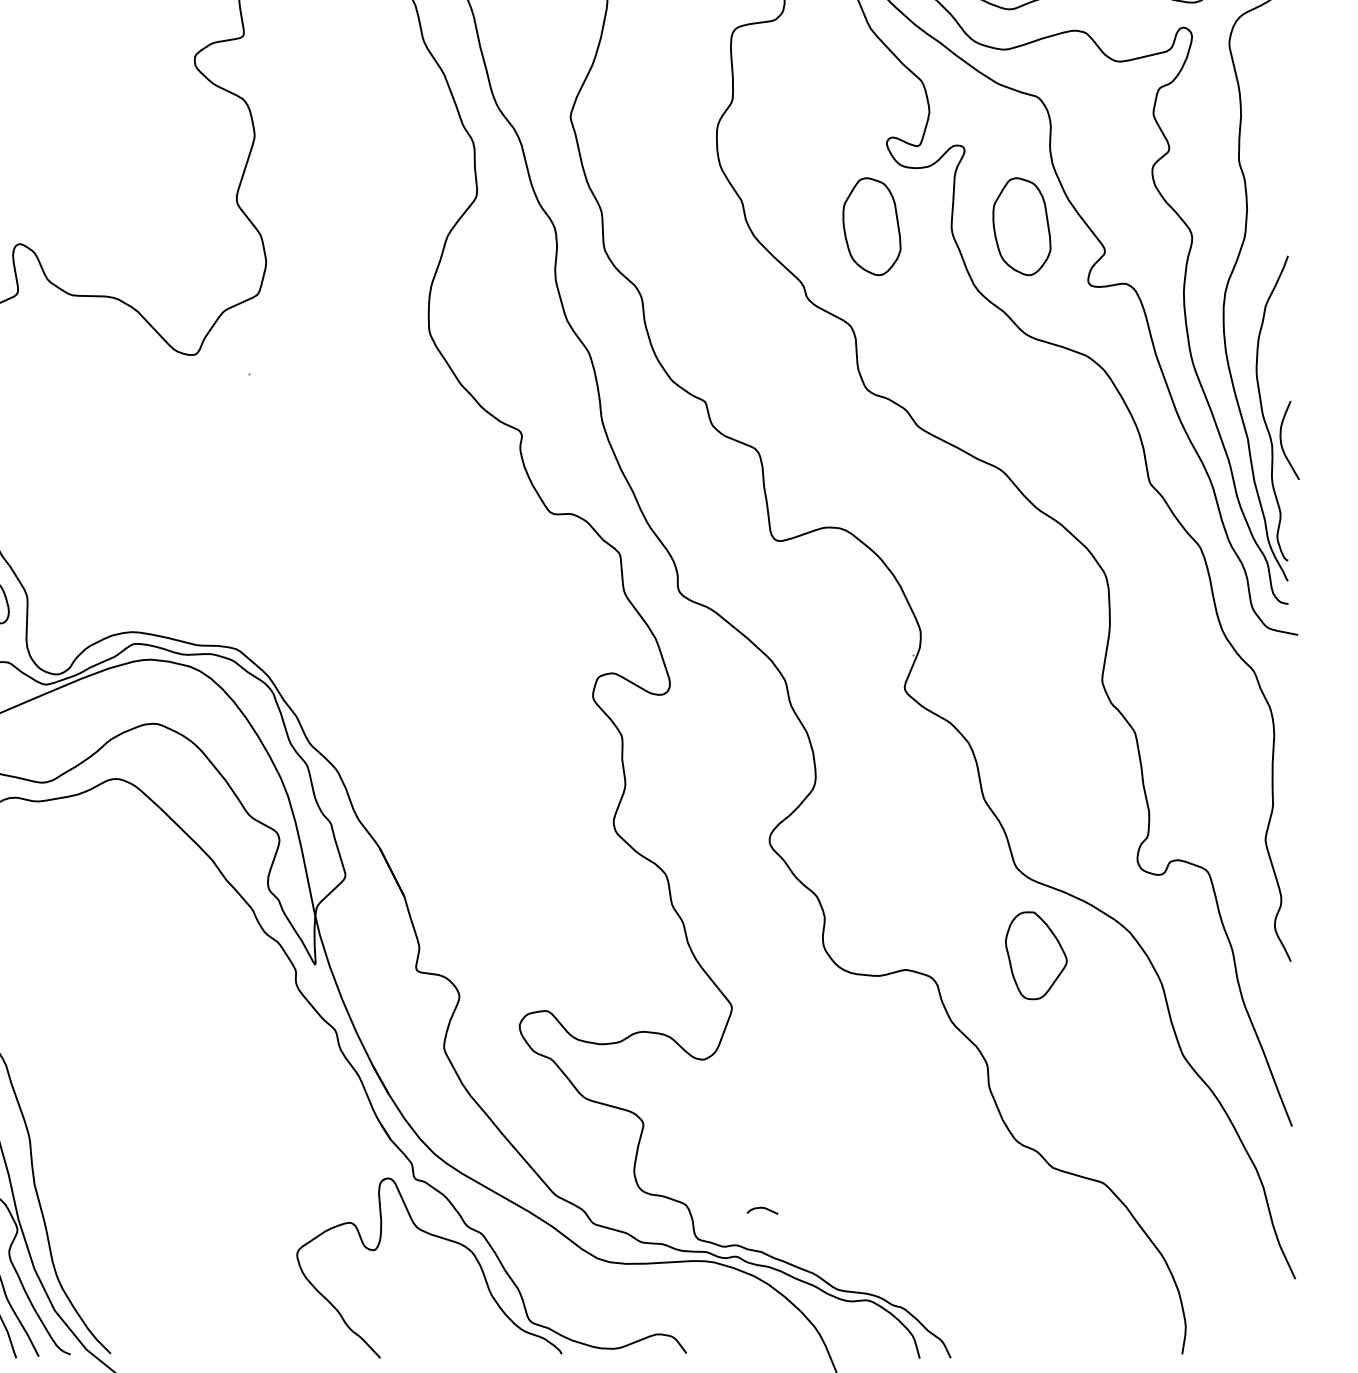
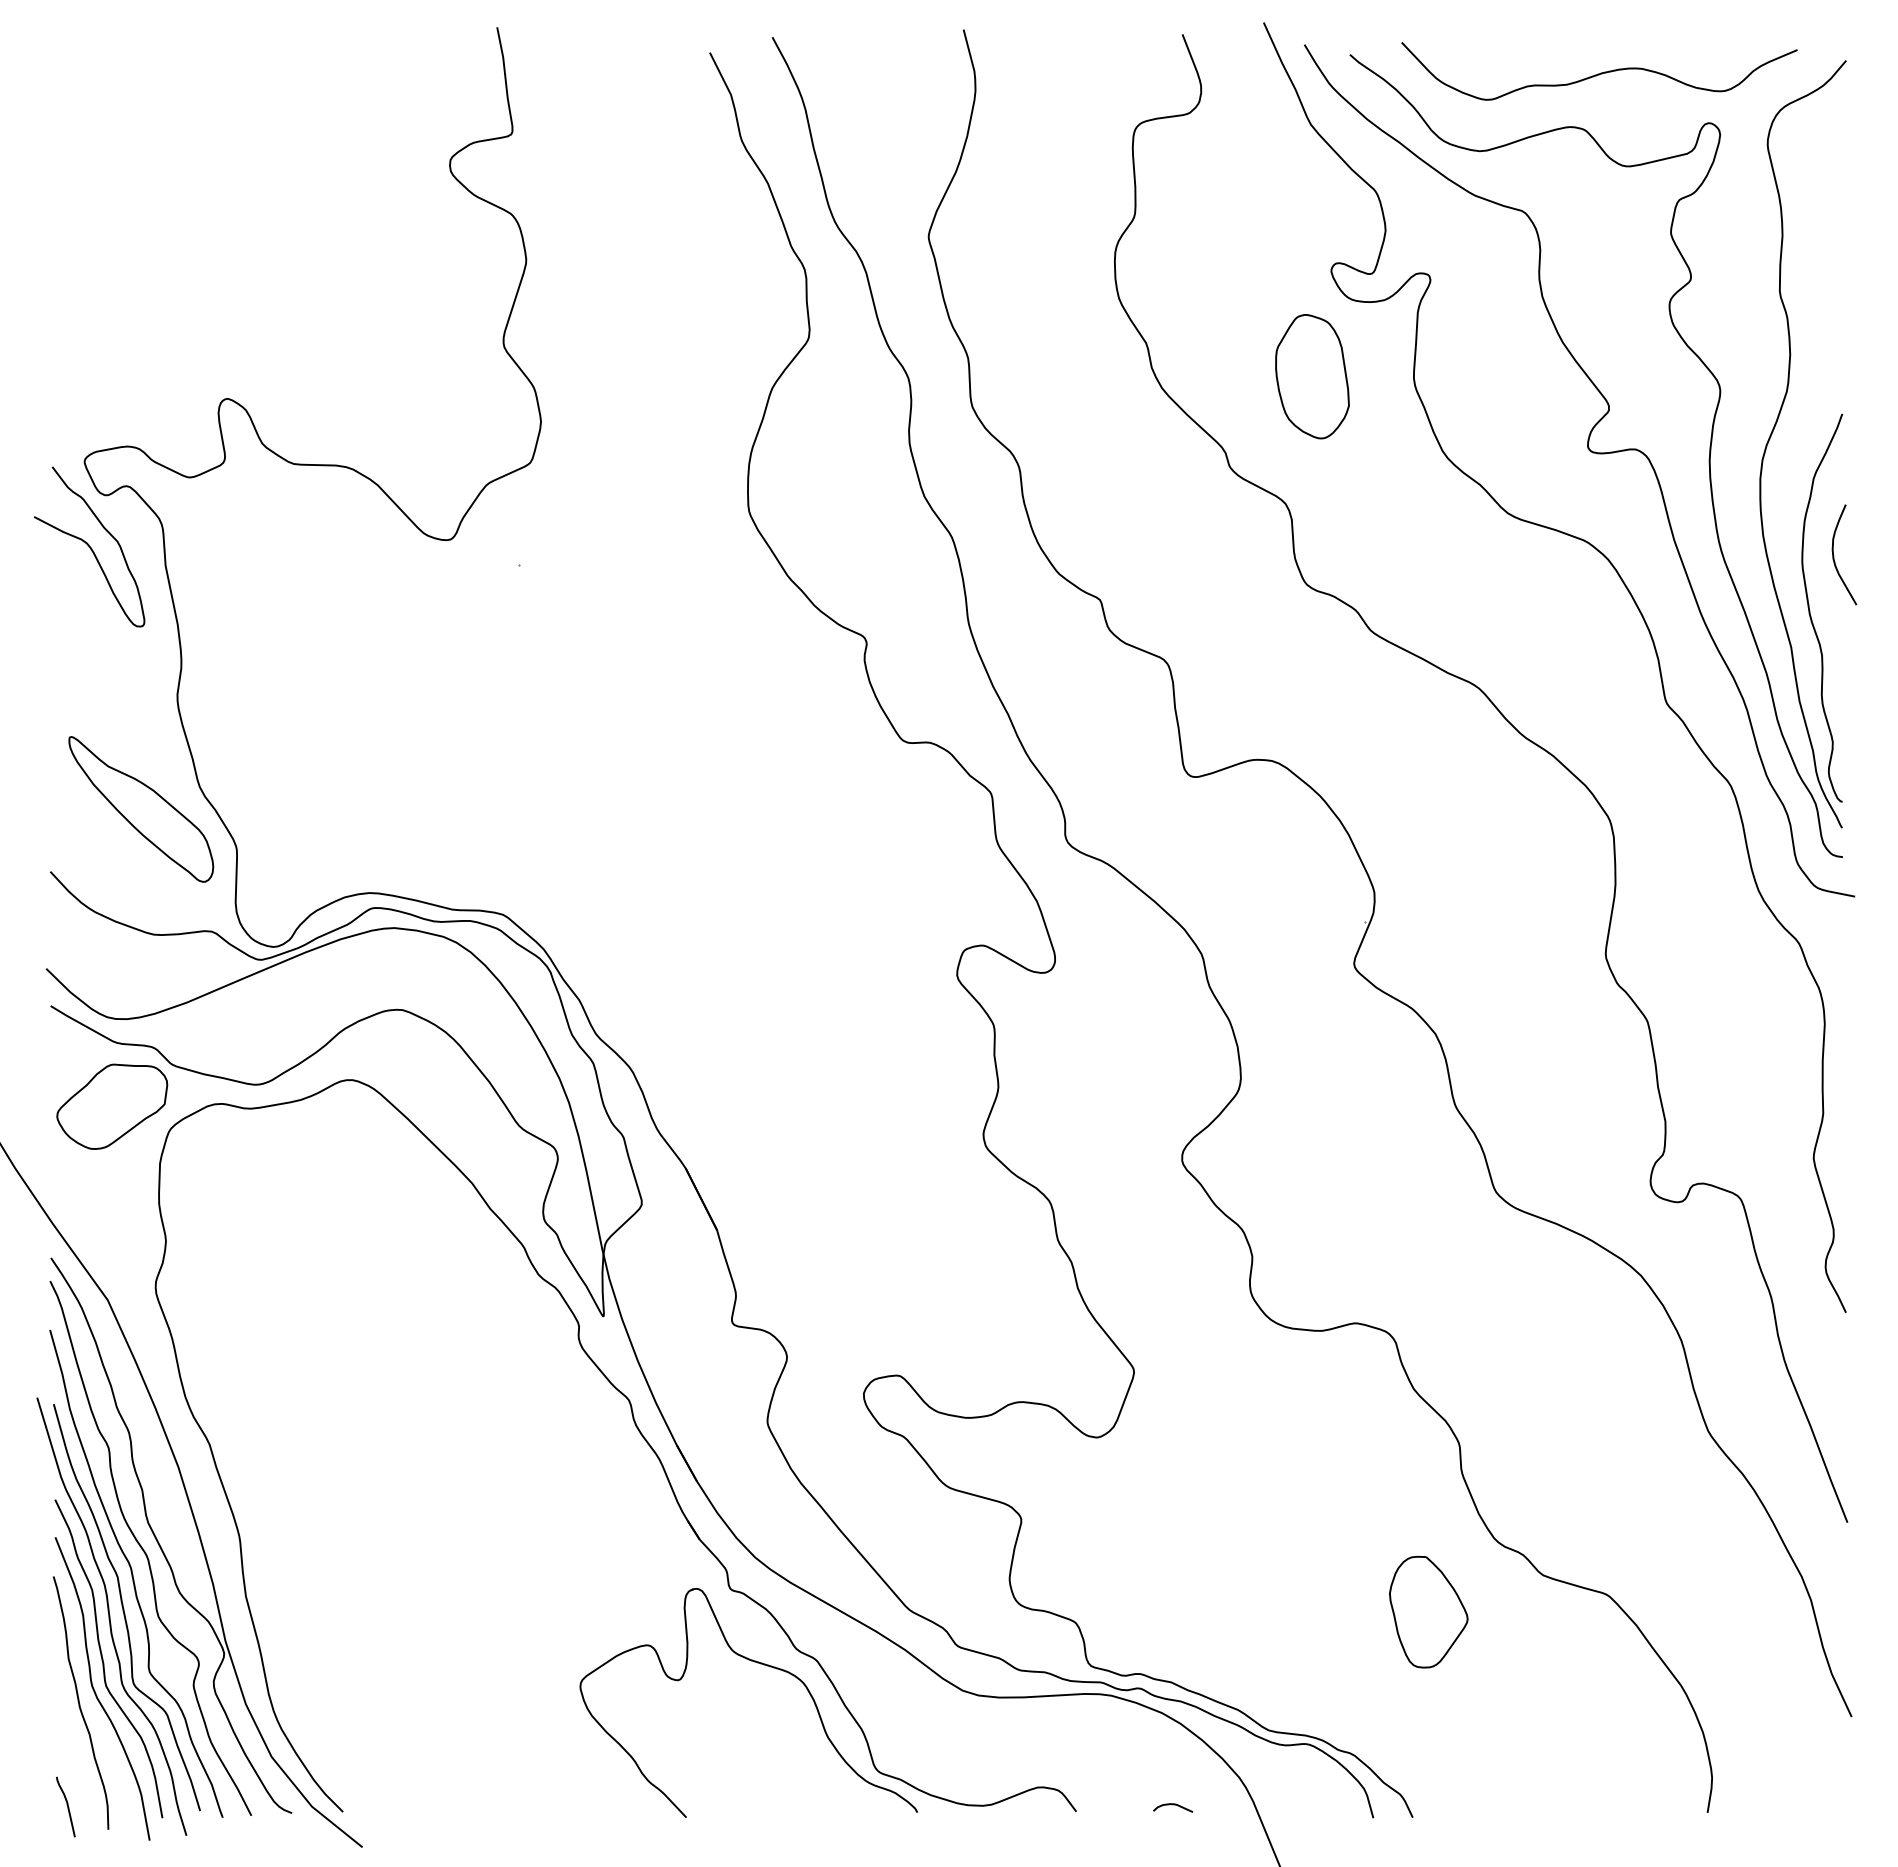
part: (1021, 226) -> (1503, 376), removed
curve: (1281, 440) -> (1834, 555), moved
part: (1036, 955) -> (1428, 1611), moved
curve: (762, 1208) -> (1173, 1805), moved

